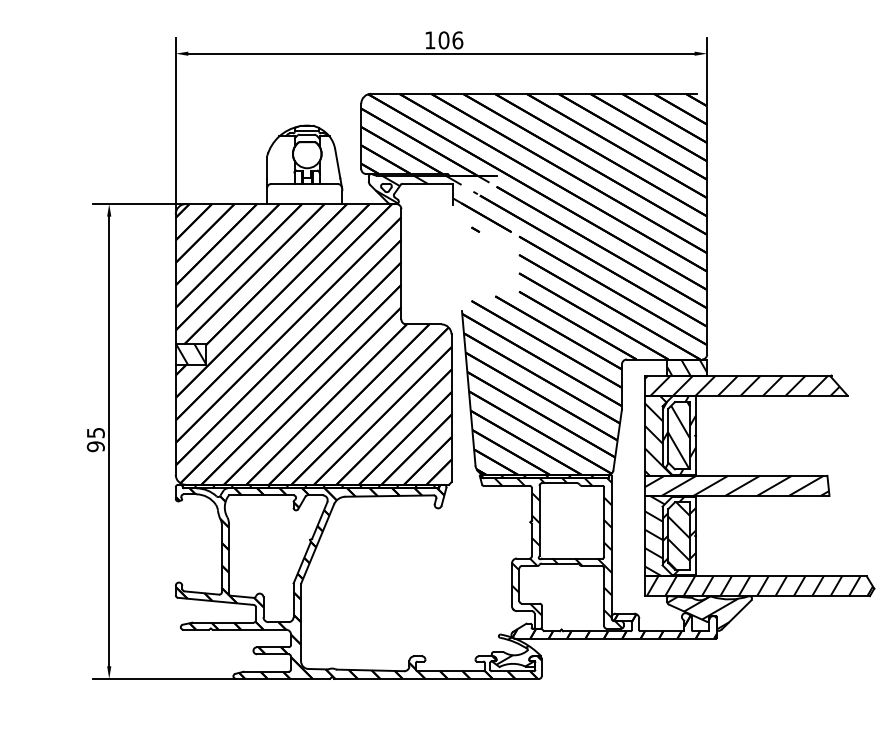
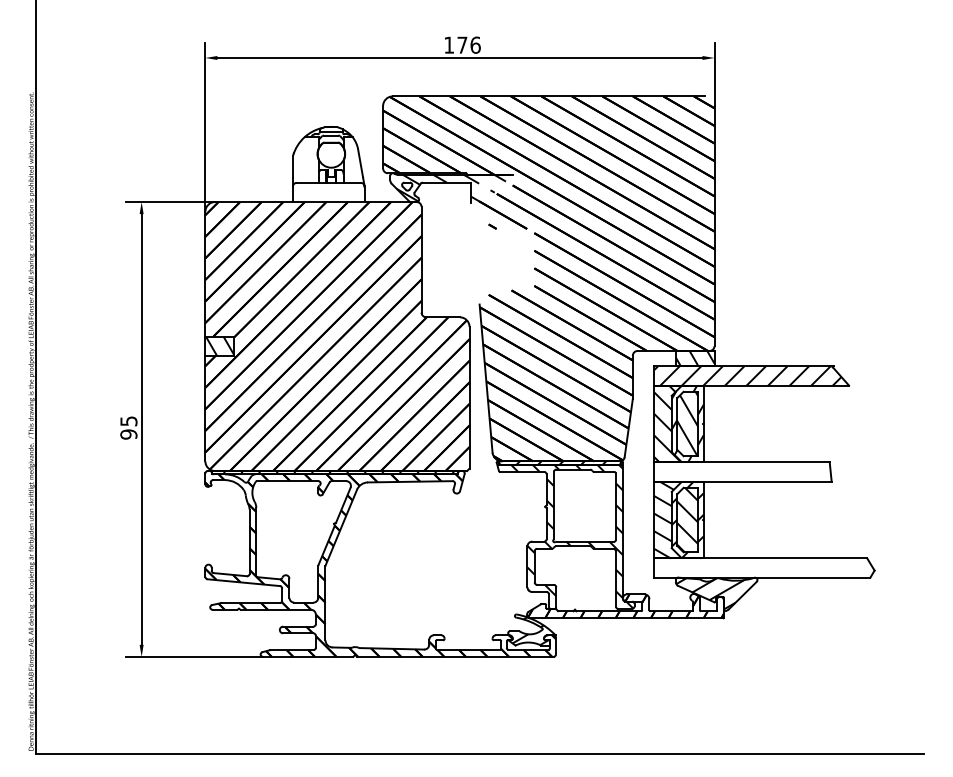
text: (444, 39) -> (462, 44), 106 -> 176
hatch: (736, 485) -> (742, 471), removed
hatch: (759, 585) -> (764, 567), removed

